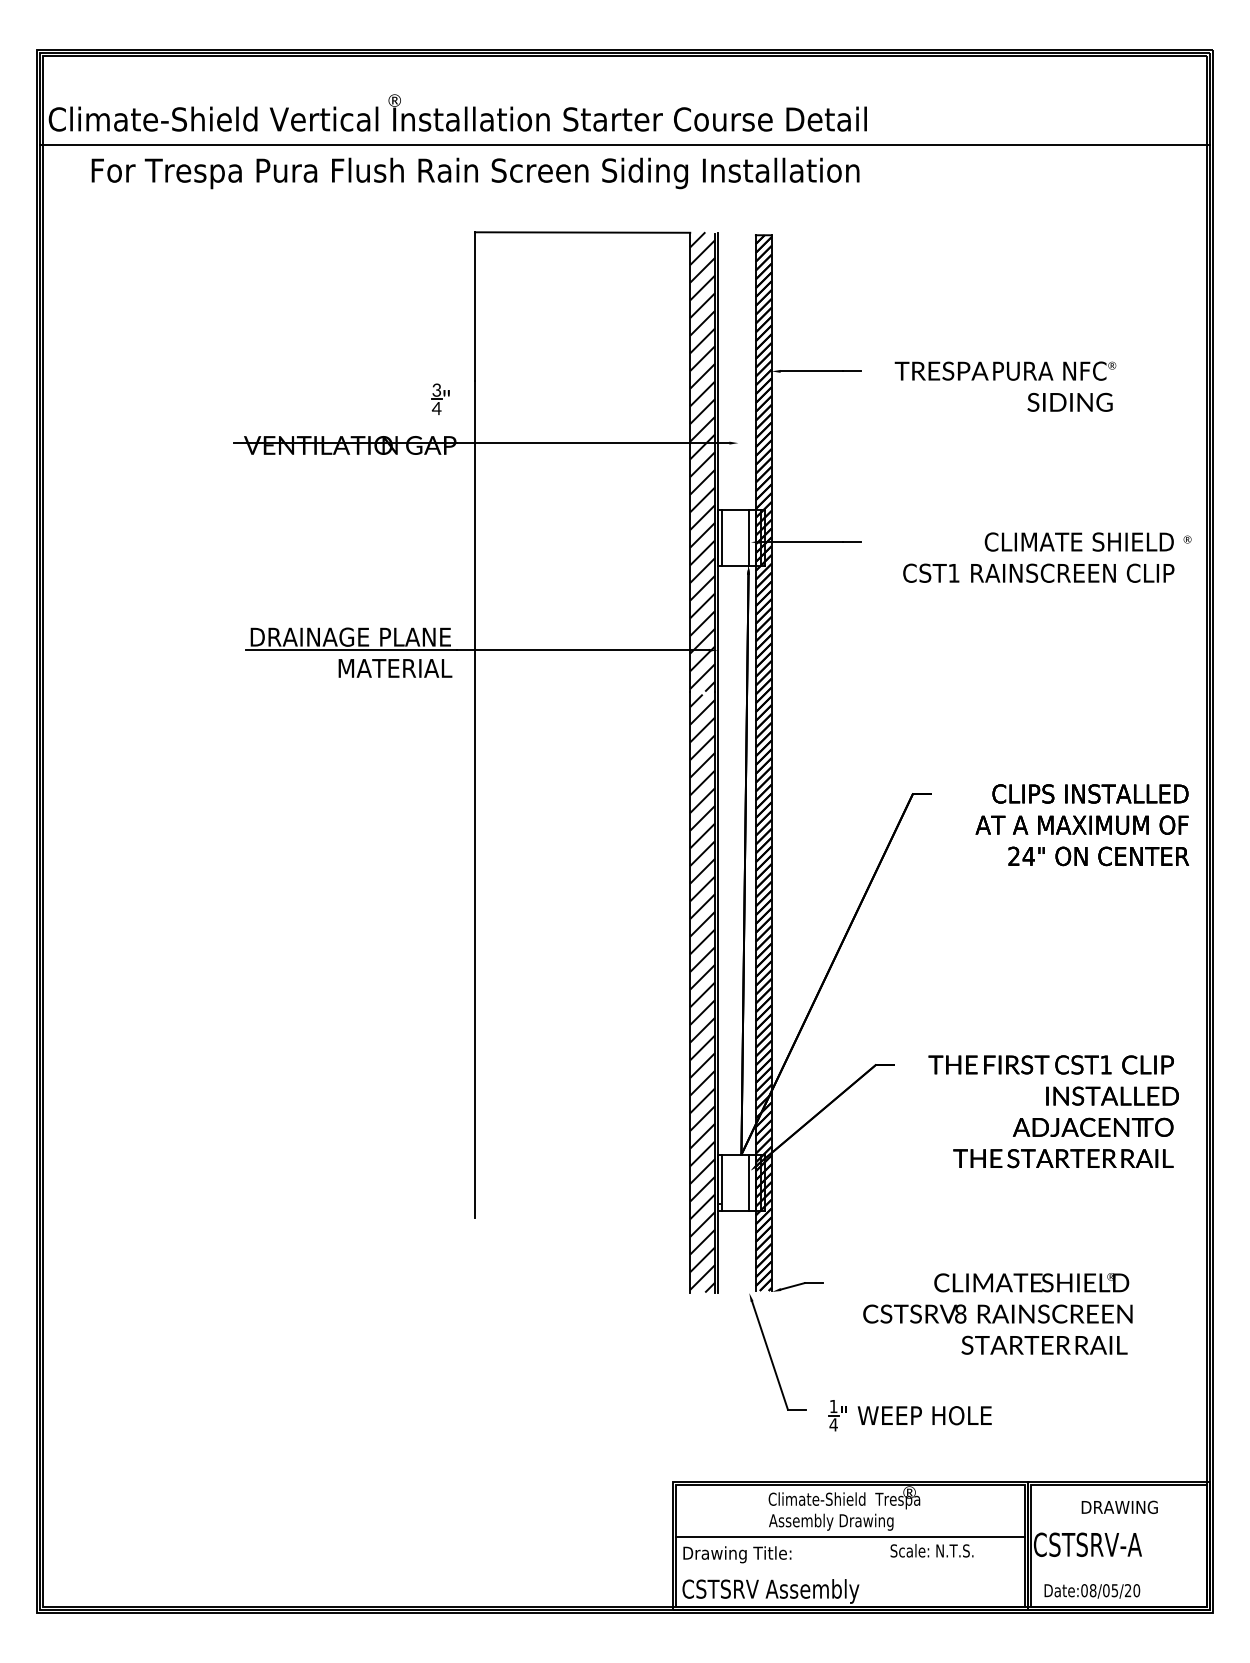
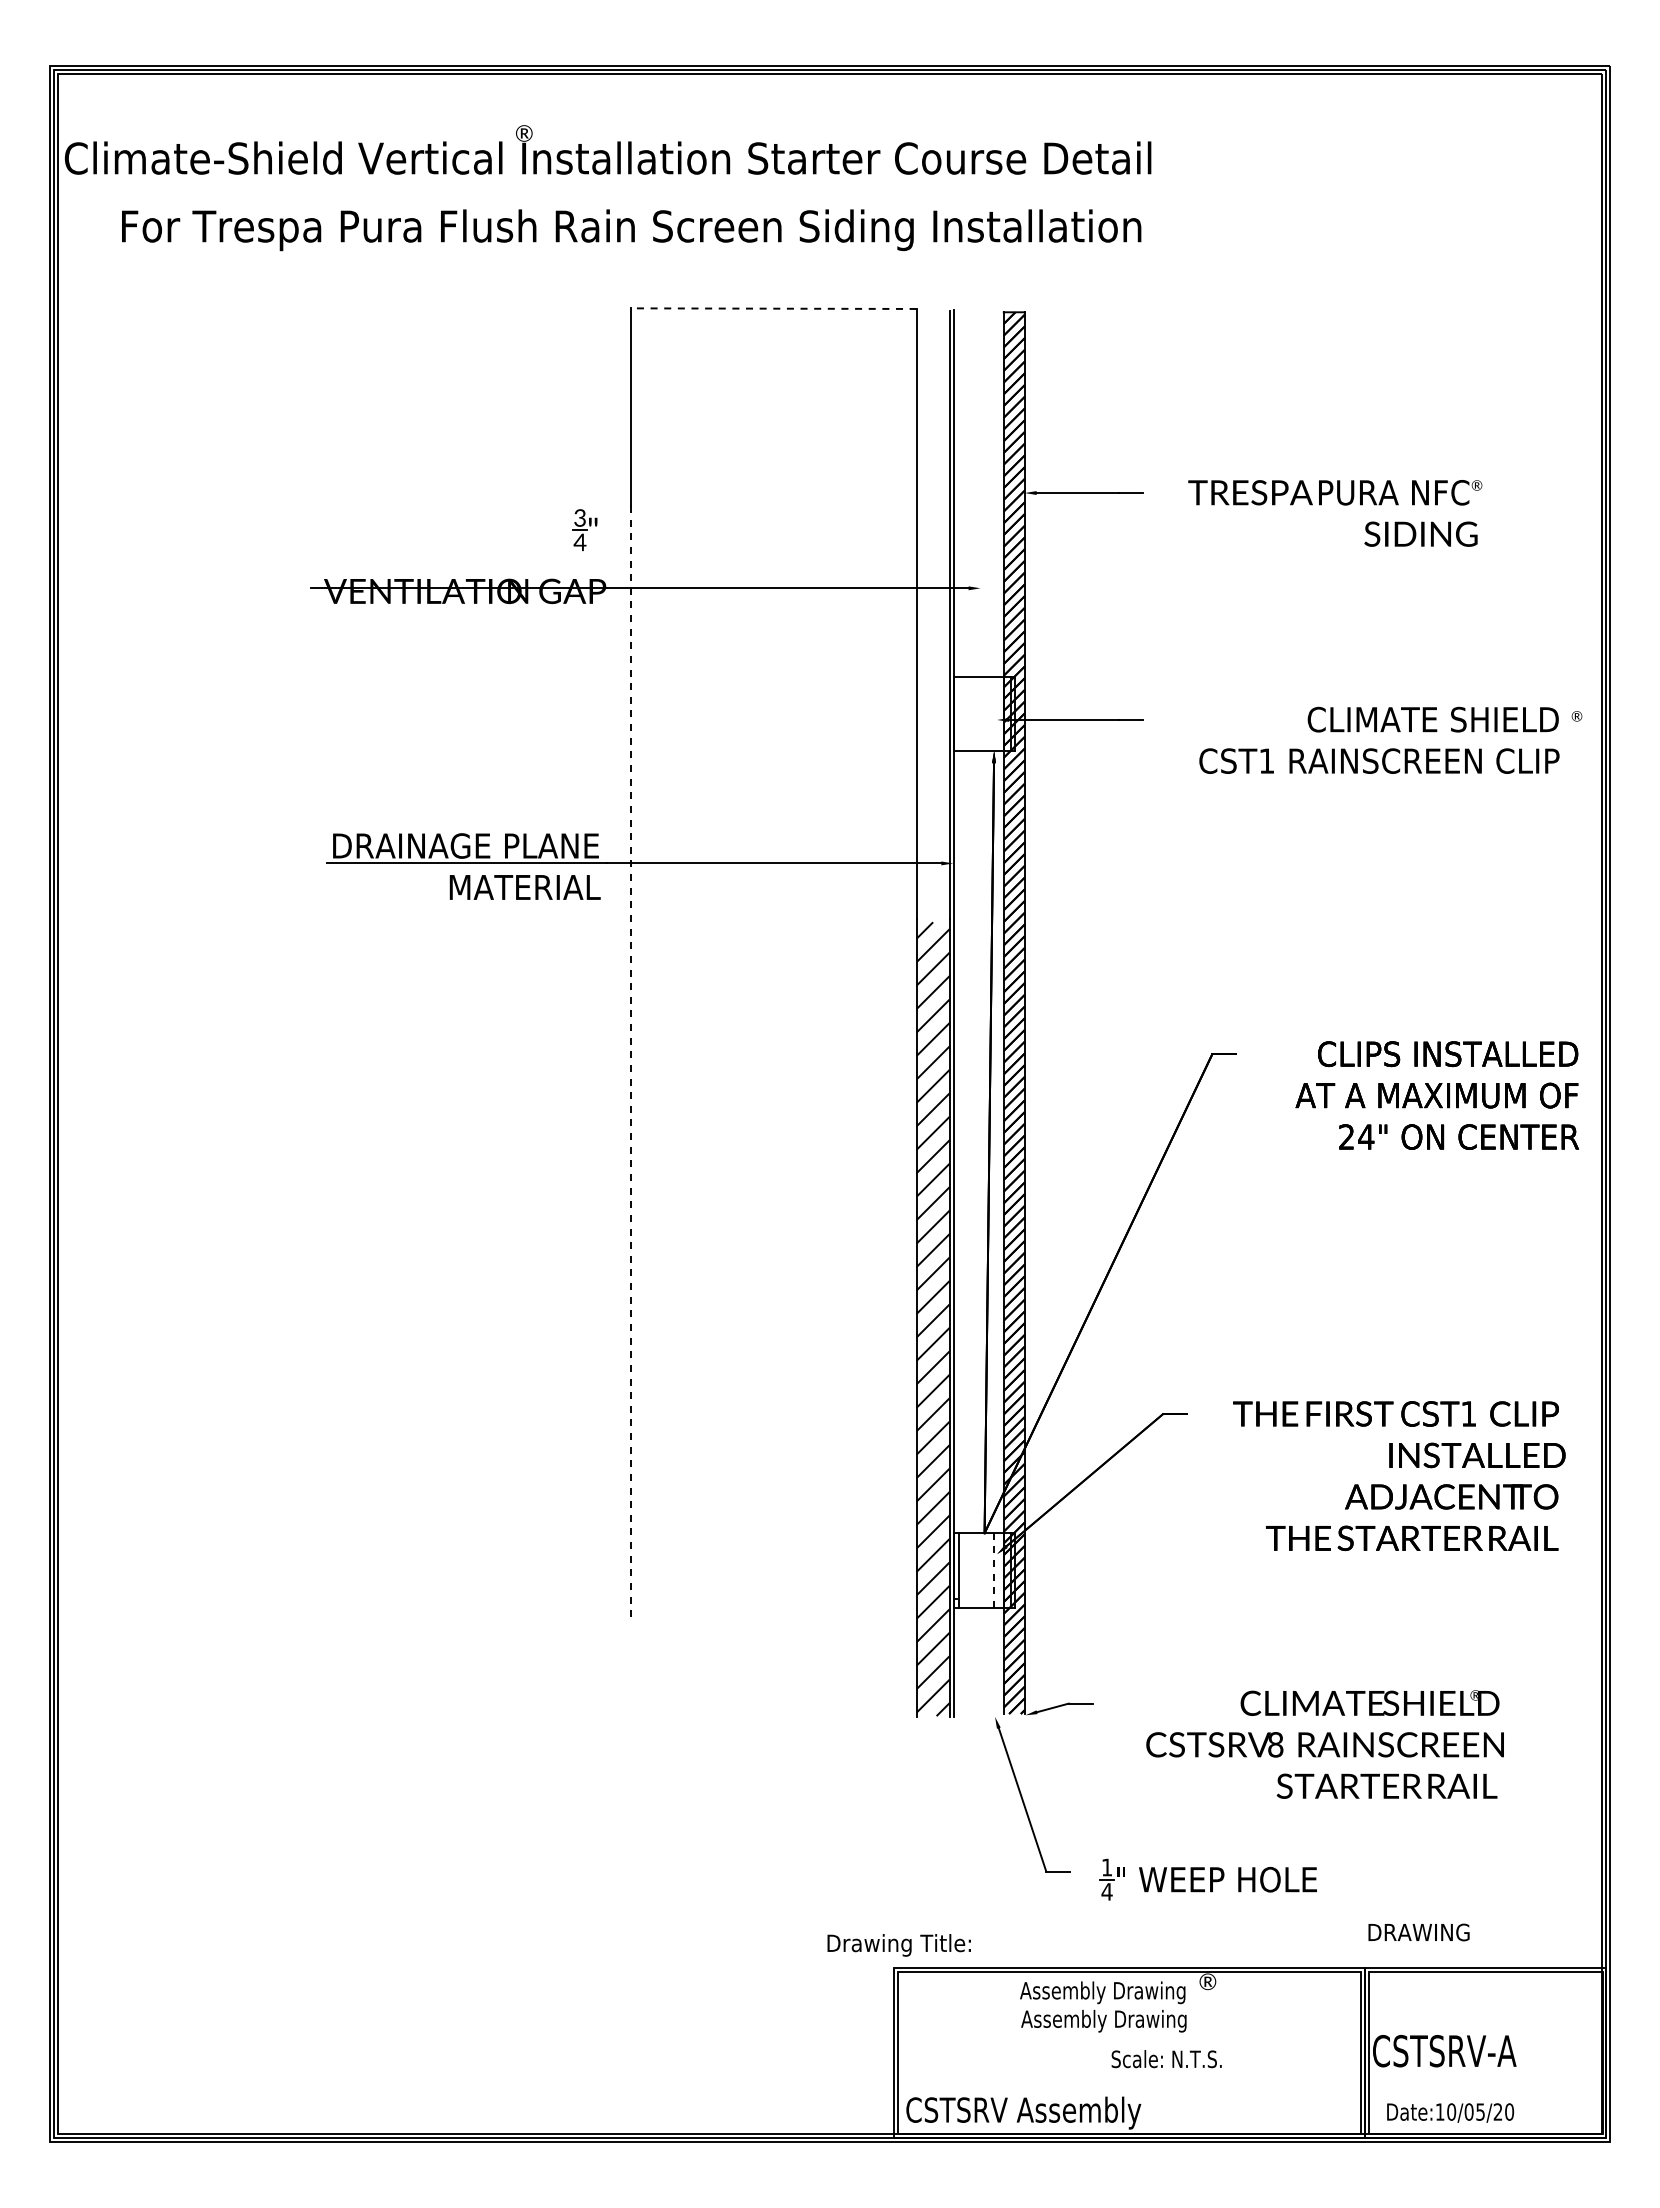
line: (624, 145) -> (829, 192), removed
line: (582, 232) -> (773, 308), solid -> dashed
hatch: (702, 462) -> (932, 613), removed
line: (722, 537) -> (959, 713), removed
line: (748, 537) -> (994, 713), removed
line: (474, 799) -> (630, 1061), solid -> dashed
line: (748, 1182) -> (994, 1569), solid -> dashed
text: (843, 1500) -> (1120, 1992), Climate-Shield  Trespa -> Assembly Drawing
text: (1119, 1507) -> (1418, 1932), moved
line: (850, 1537) -> (1129, 2041), removed
text: (931, 1551) -> (1166, 2059), moved
text: (736, 1554) -> (898, 1945), moved
text: (1088, 1590) -> (1445, 2111), Date:08/05/20 -> Date:10/05/20

